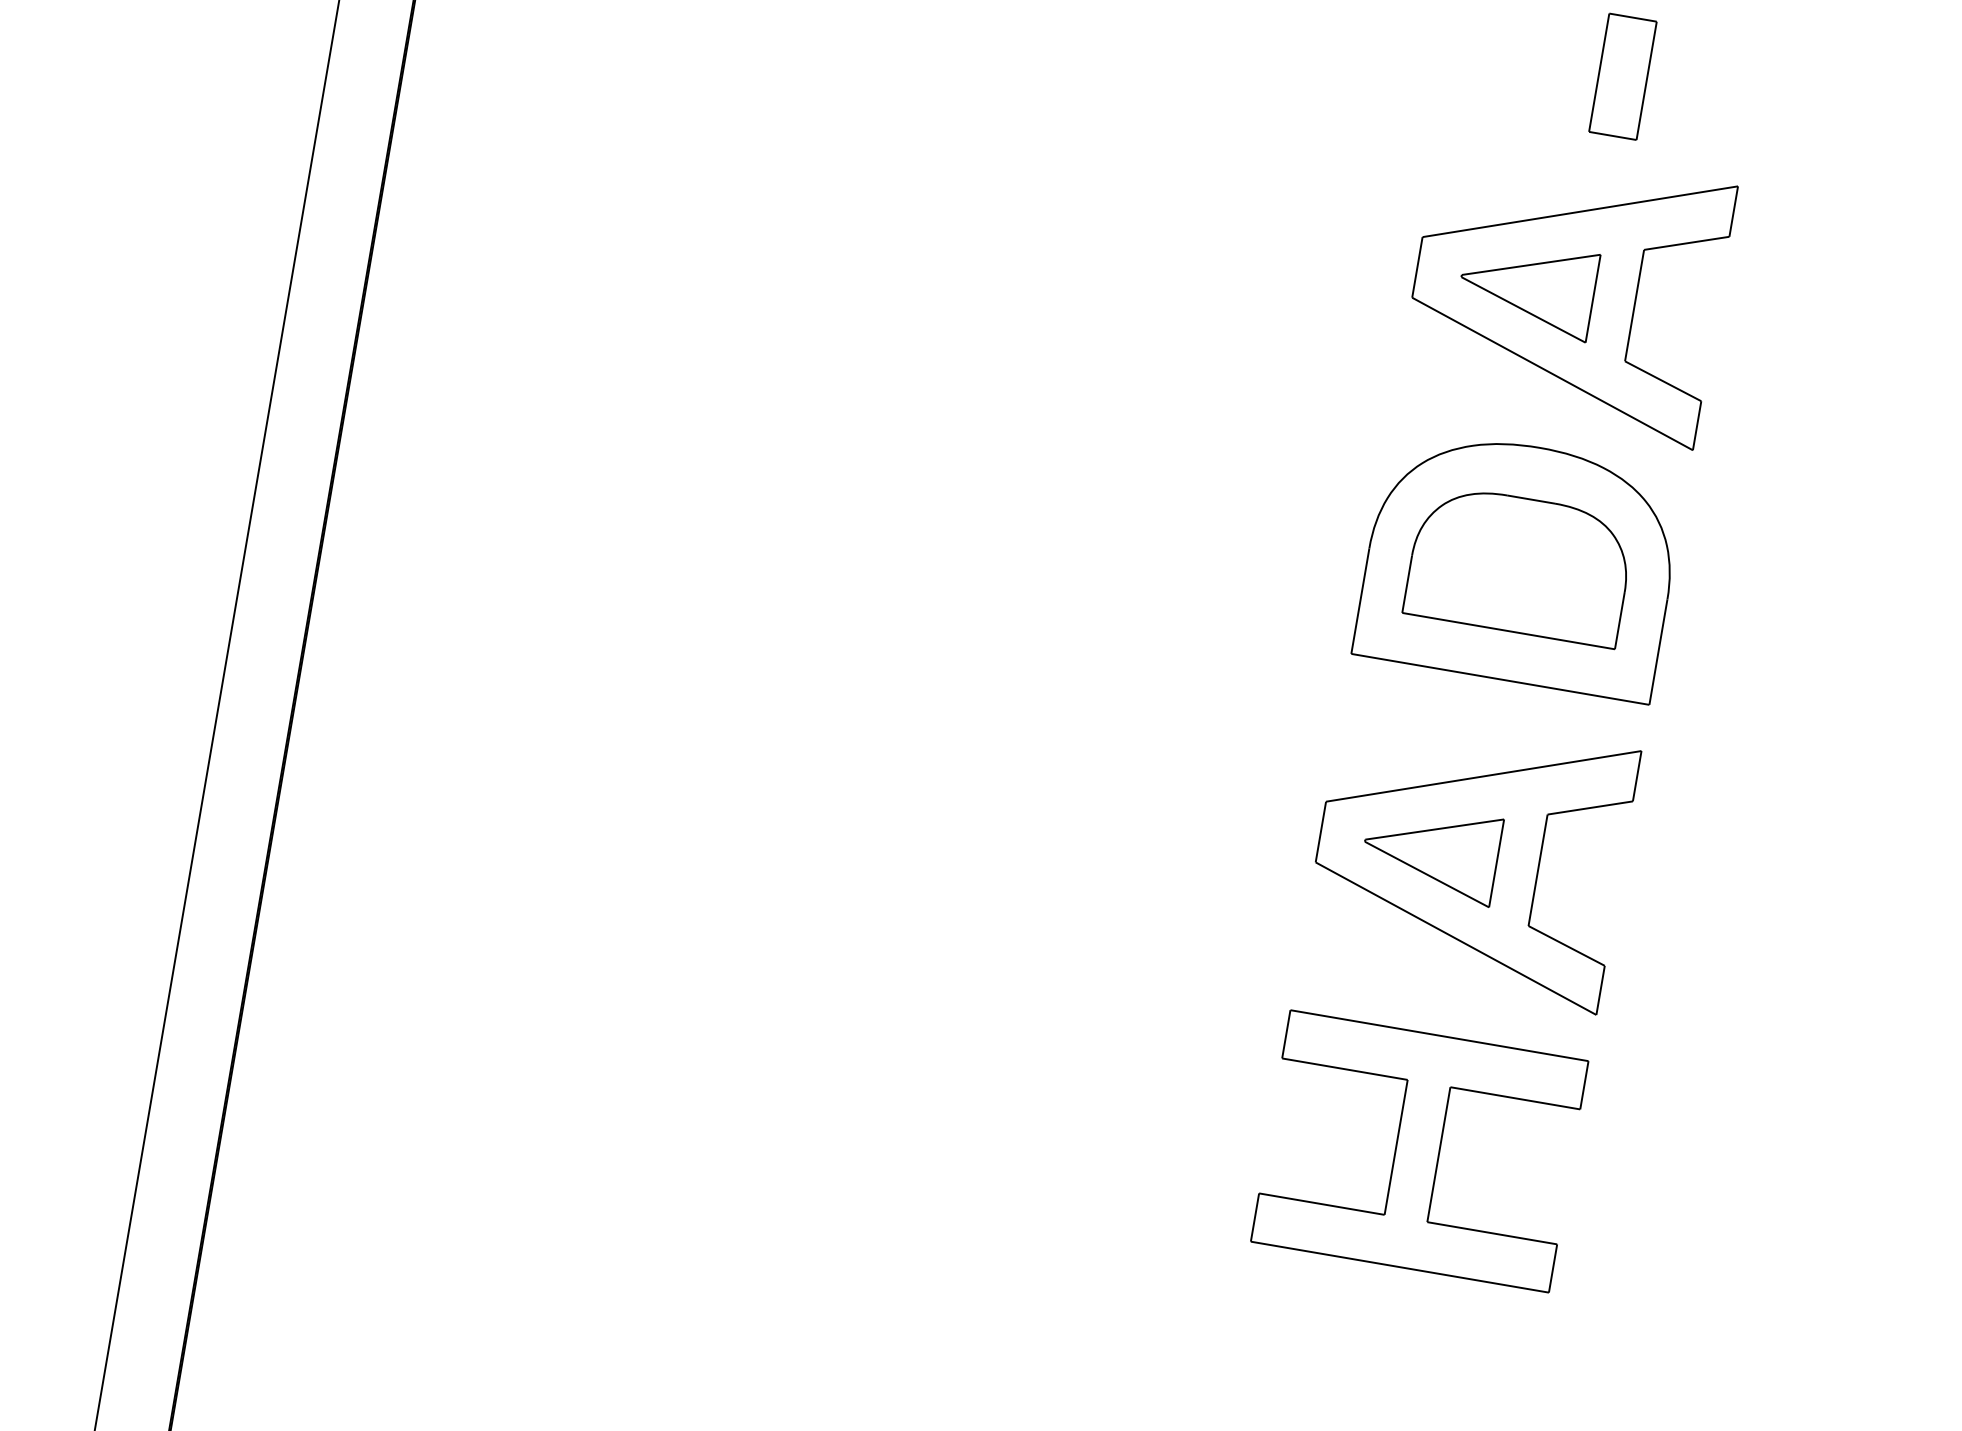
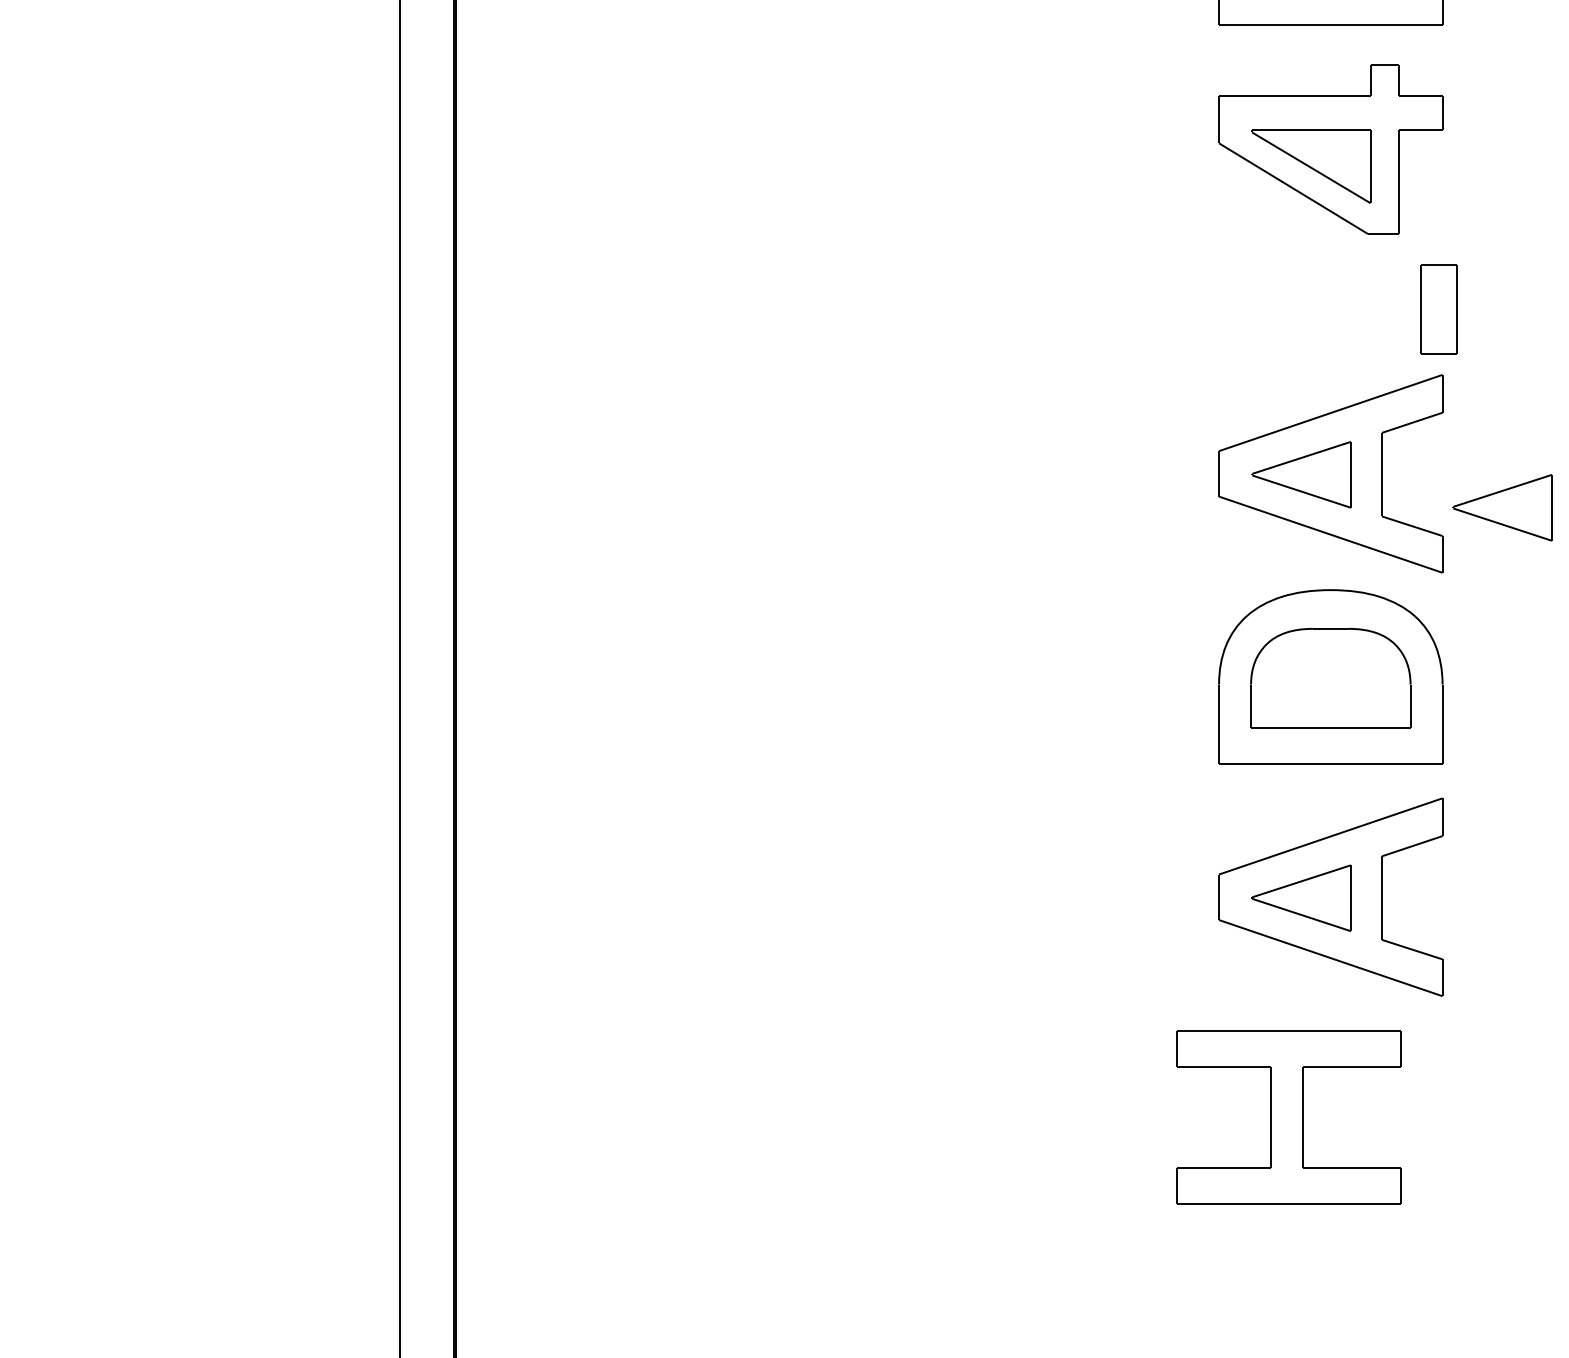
part: (1622, 76) -> (1438, 309), moved
part: (1787, 376) -> (1502, 507), added
part: (1419, 1151) -> (1288, 1117), moved

